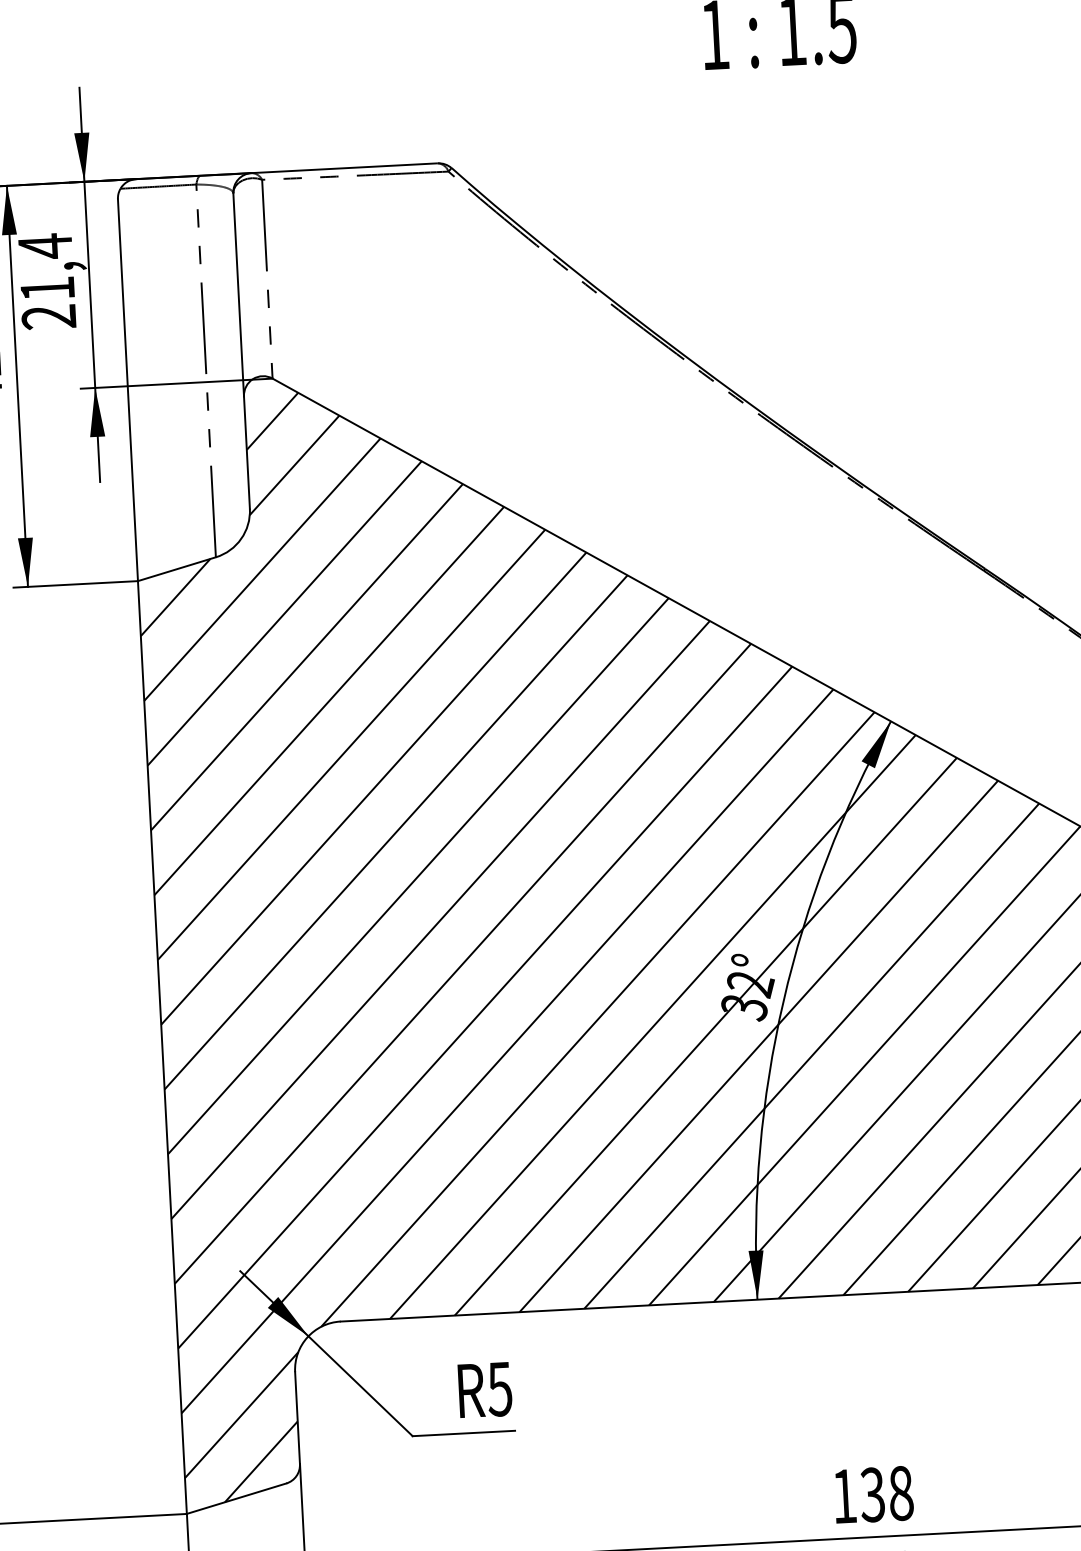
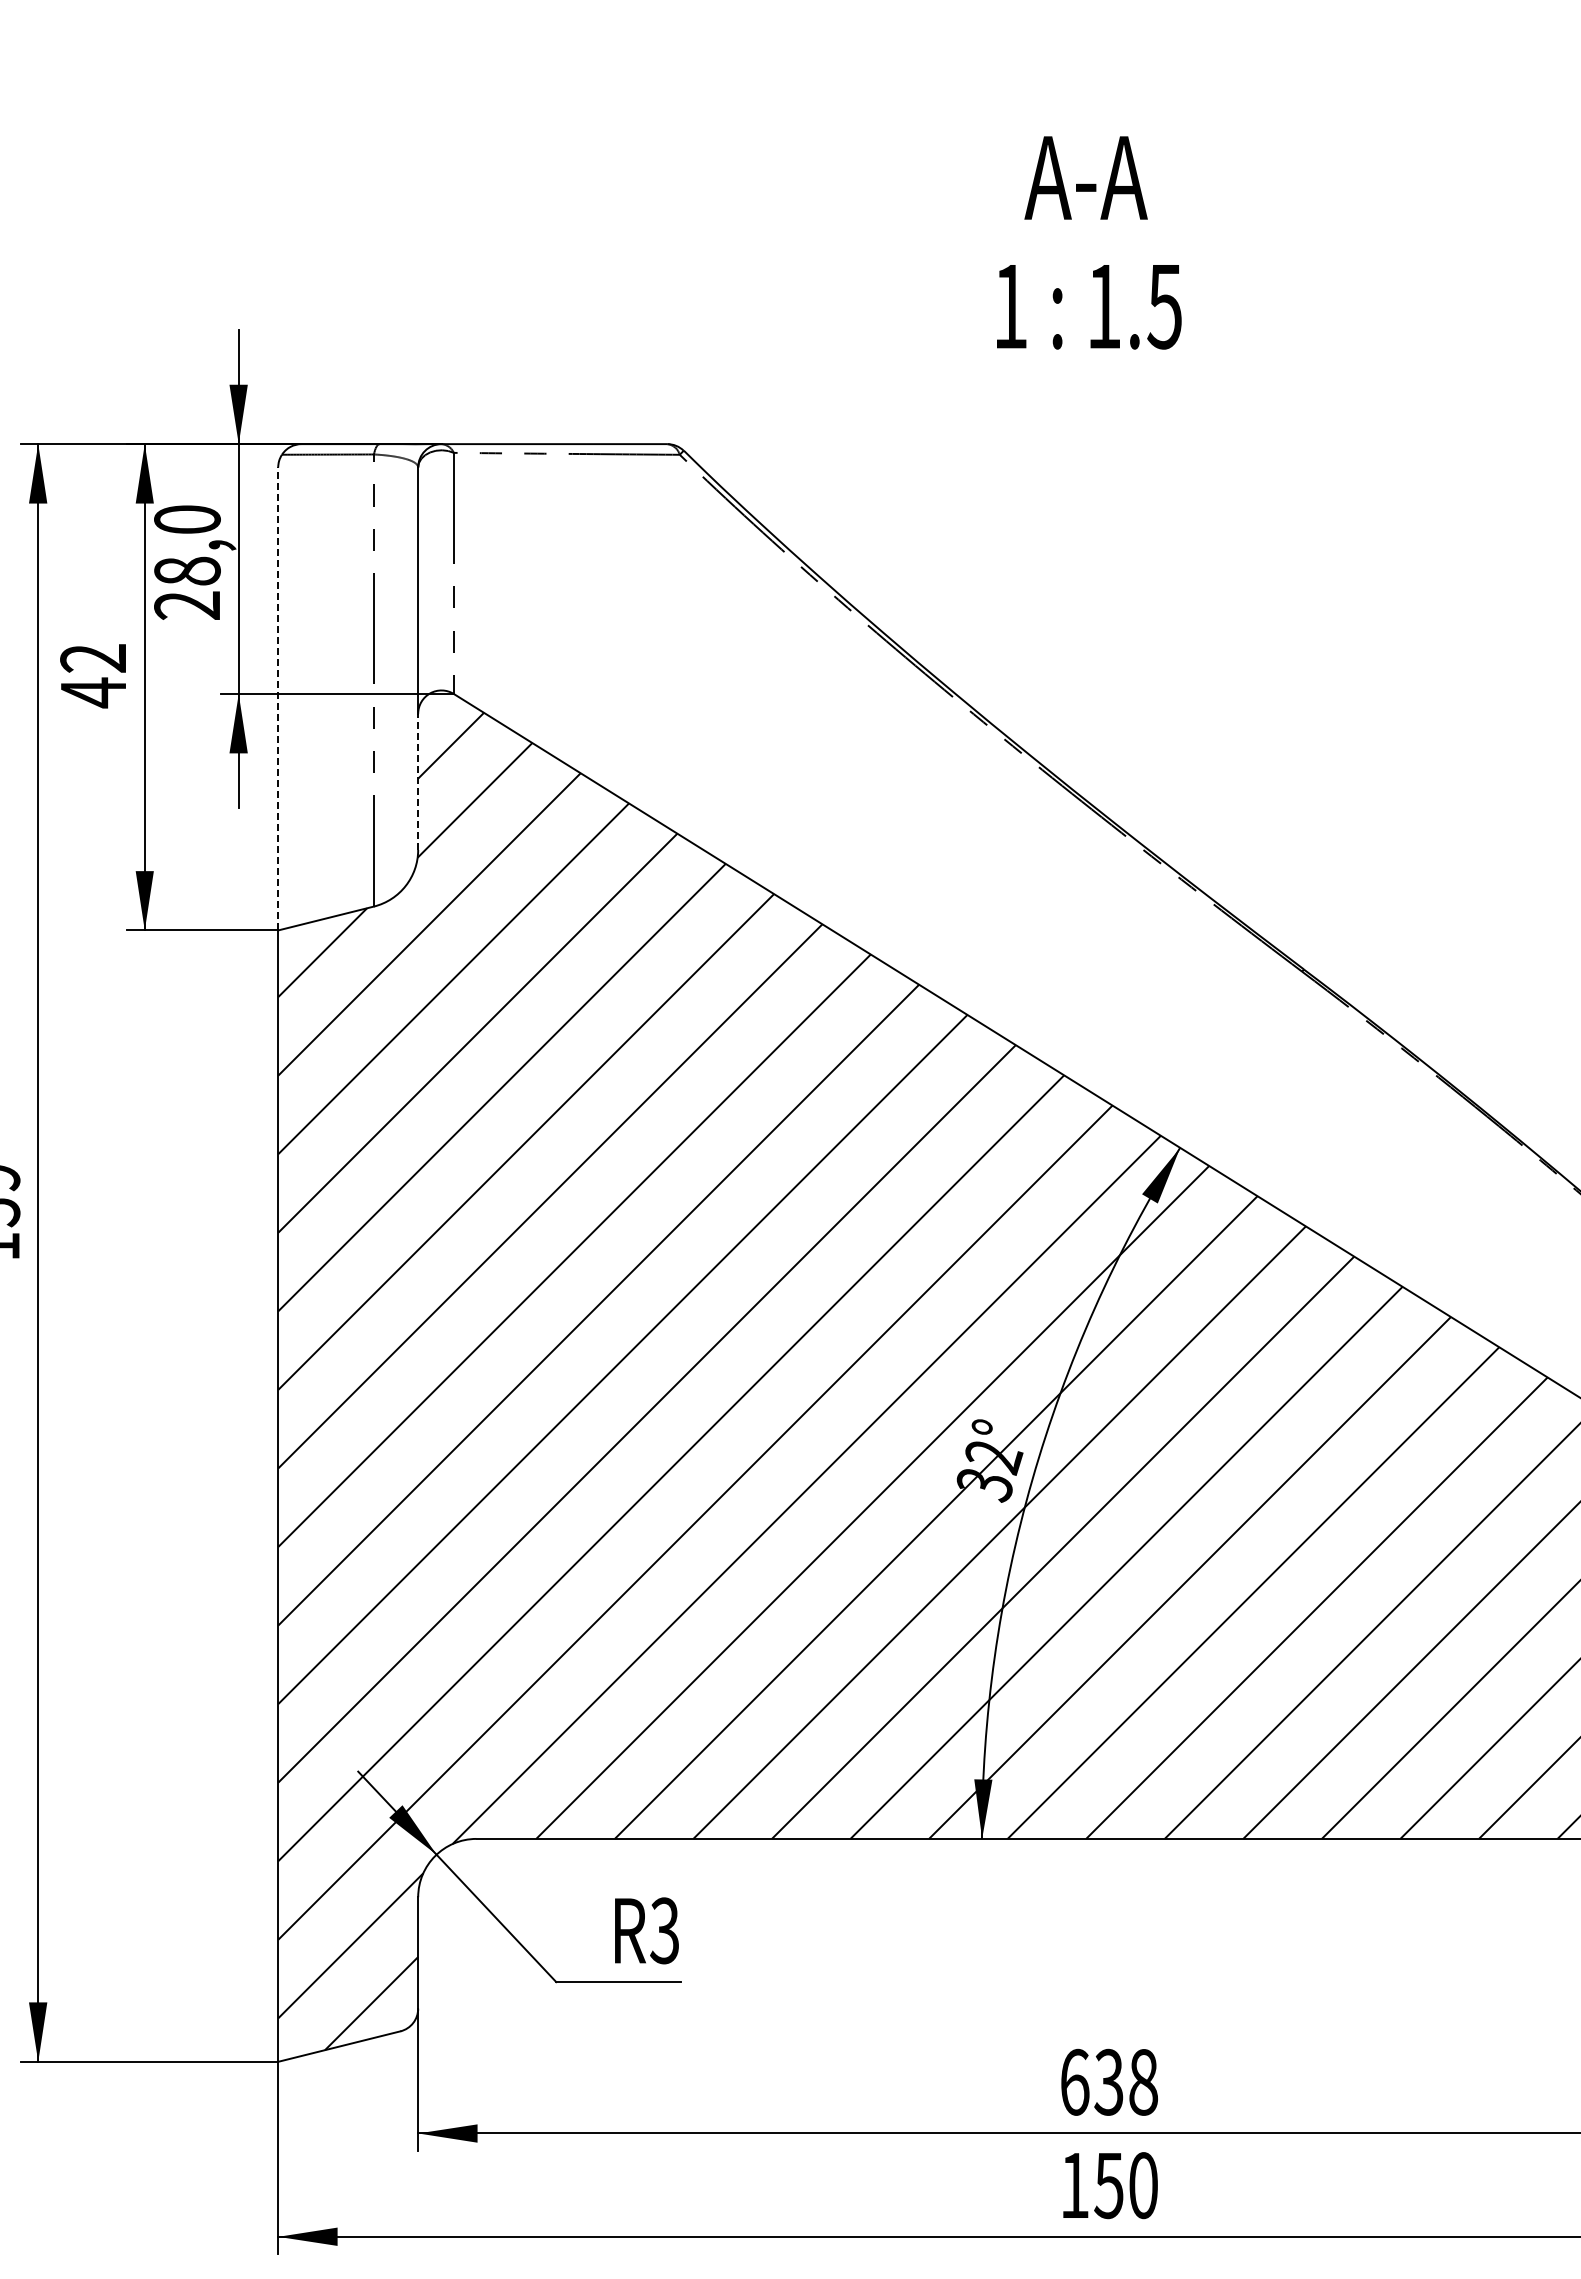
text: (46, 266) -> (187, 544), 21,4 -> 28,0
line: (128, 389) -> (278, 698), solid -> dashed
line: (247, 452) -> (418, 781), solid -> dashed
text: (499, 1388) -> (664, 1930), R5 -> R3
text: (845, 1495) -> (1075, 2081), 138 -> 638

